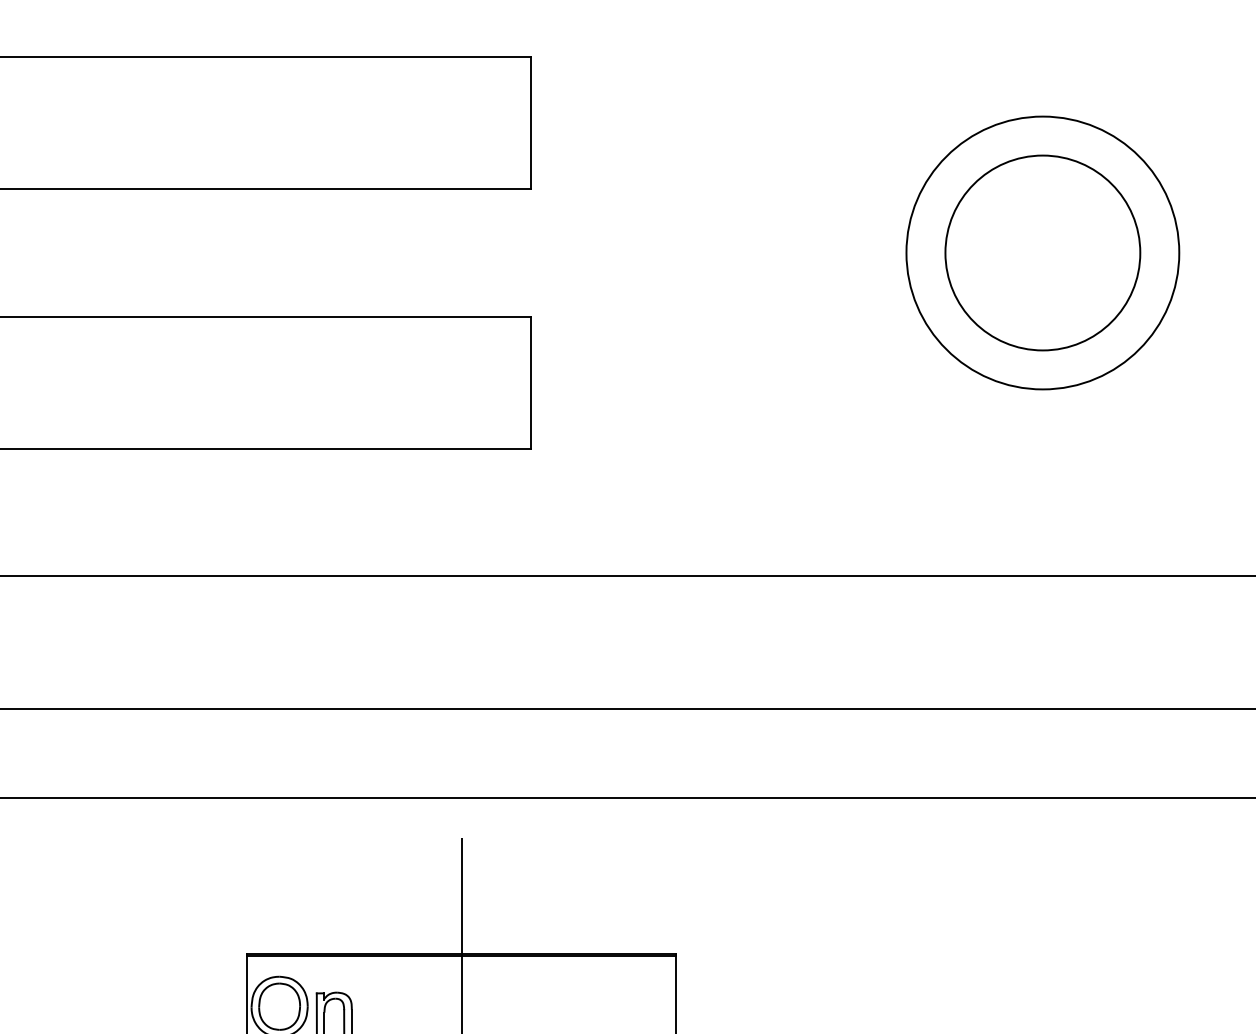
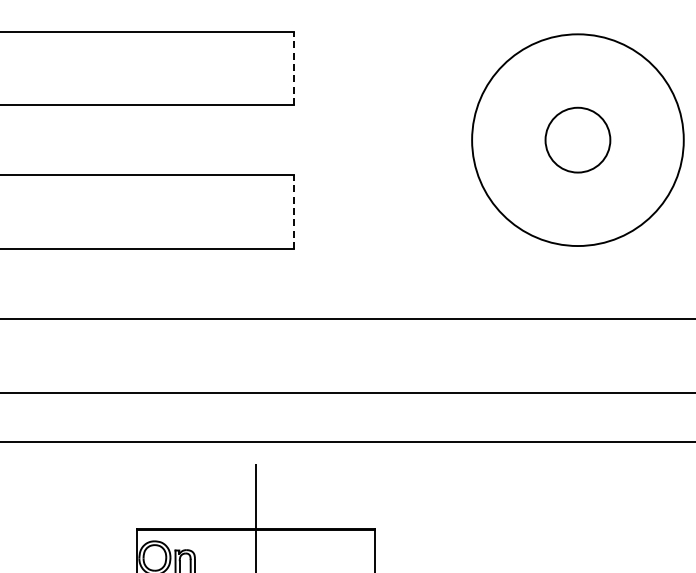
line: (531, 123) -> (294, 68), solid -> dashed
circle: (1042, 251) -> (577, 139), size x1.4
circle: (1042, 253) -> (577, 140), size x0.6
line: (531, 383) -> (294, 212), solid -> dashed

